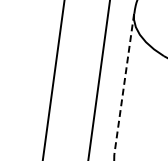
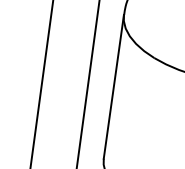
line: (123, 84) -> (113, 86), dashed -> solid

